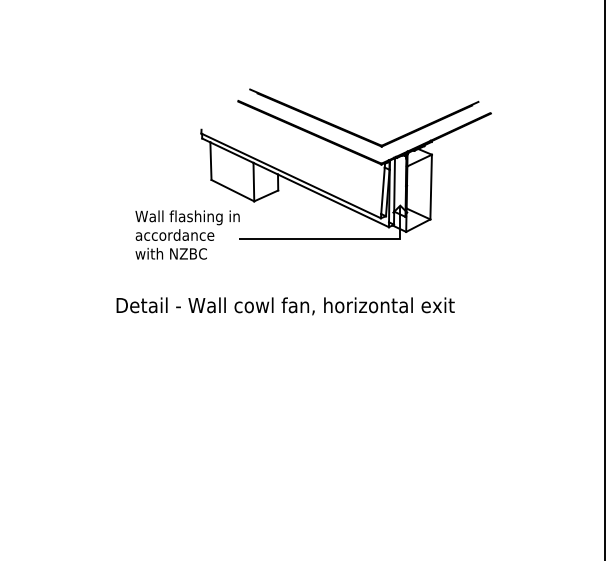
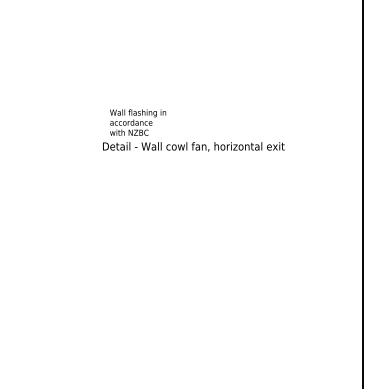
part: (350, 153) -> (225, 78), removed
text: (285, 305) -> (193, 146), moved

